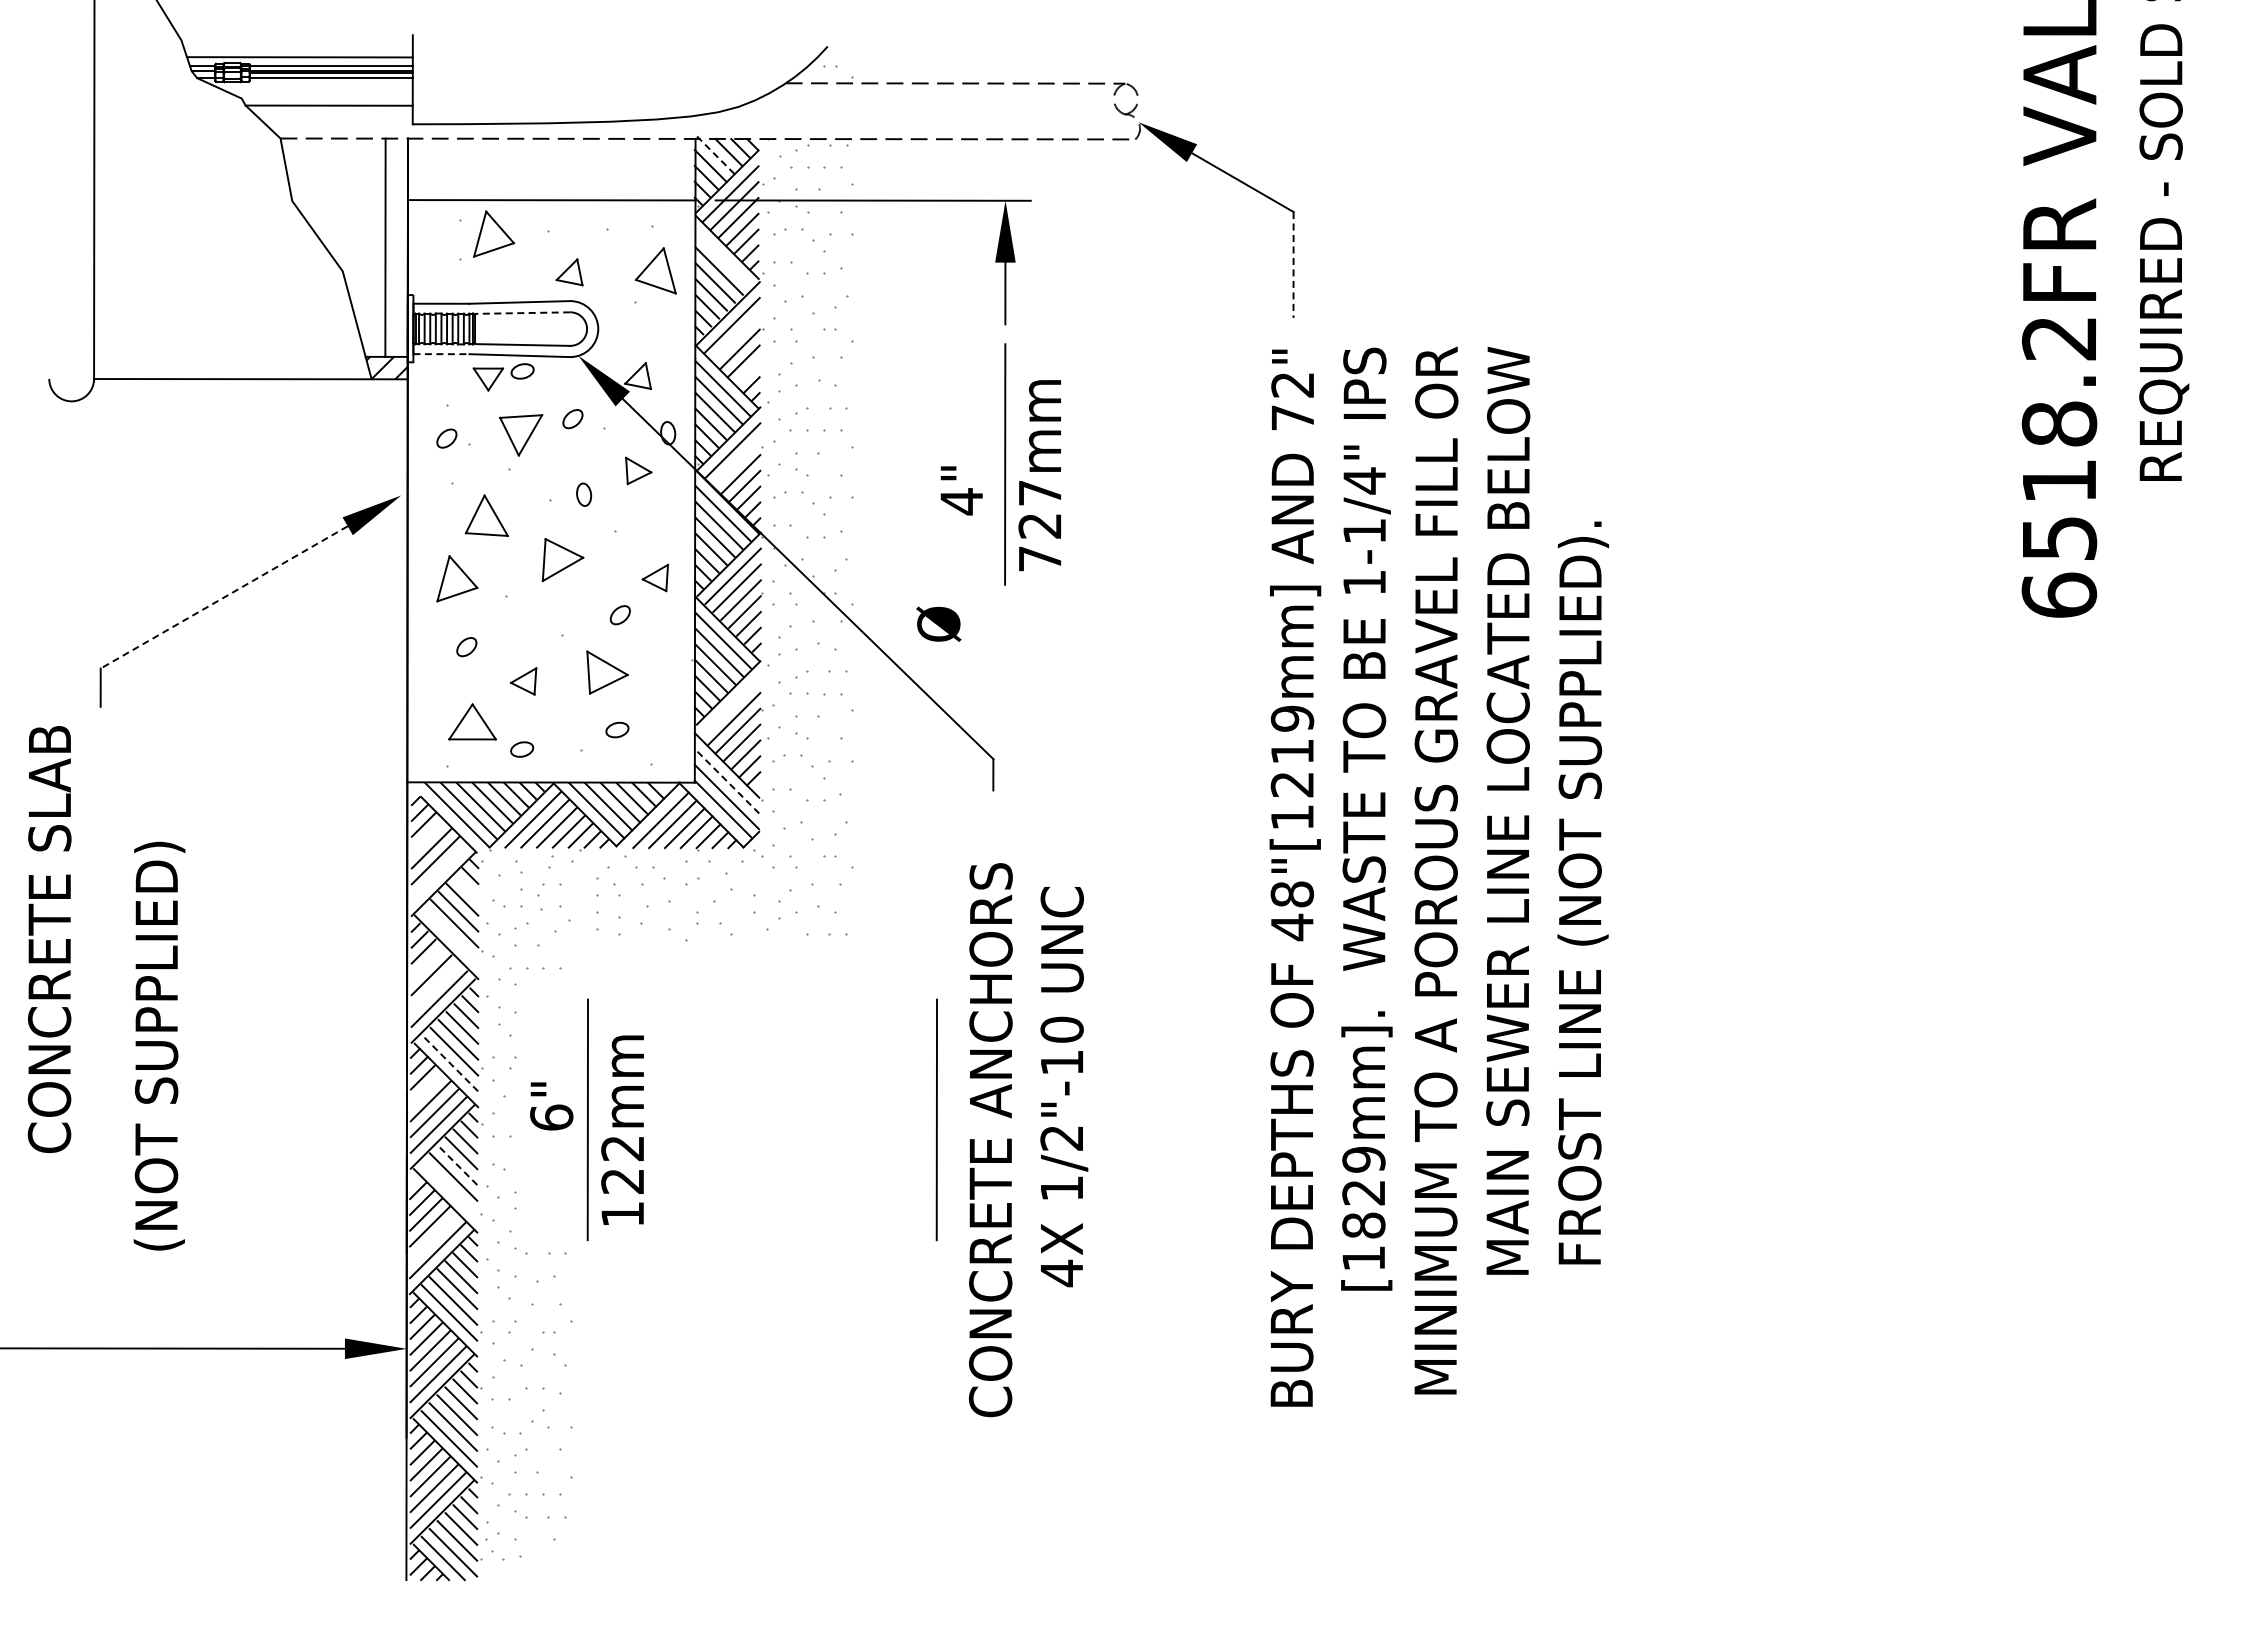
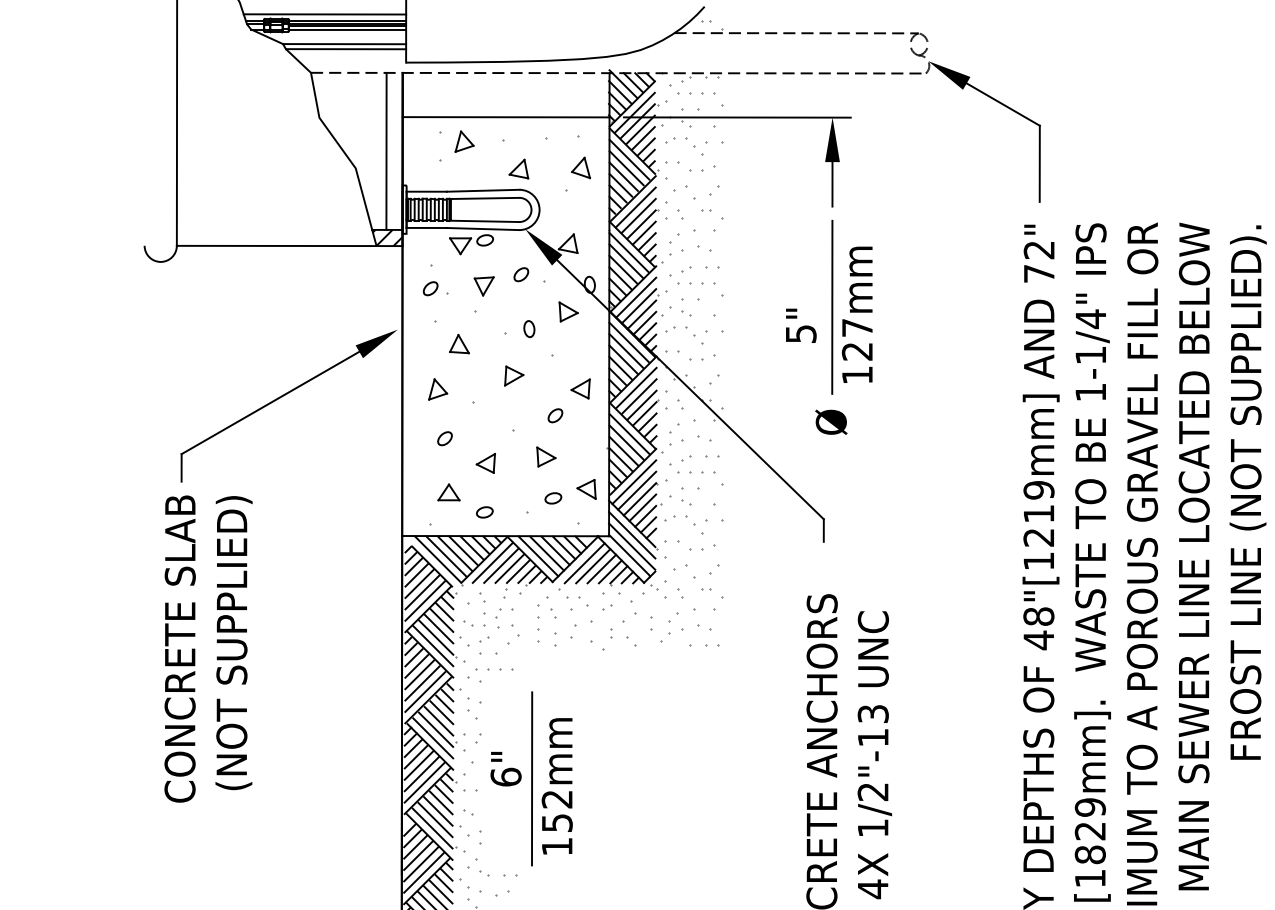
line: (326, 98) -> (344, 44), added
line: (714, 154) -> (623, 84), dashed -> solid
part: (493, 234) -> (464, 141), size x0.62
line: (722, 258) -> (628, 159), added
line: (1293, 265) -> (1039, 164), dashed -> solid
part: (655, 270) -> (580, 167), size x0.62
line: (522, 313) -> (485, 198), dashed -> solid
line: (735, 337) -> (638, 215), added
line: (441, 354) -> (426, 228), dashed -> solid
line: (747, 373) -> (646, 241), added
part: (521, 435) -> (484, 286), size x0.62
line: (736, 462) -> (639, 305), added
text: (961, 501) -> (800, 333), 4" -> 5"
part: (486, 515) -> (459, 344), size x0.62
text: (1040, 558) -> (857, 374), 727mm -> 127mm
part: (562, 559) -> (513, 375), size x0.62
part: (456, 578) -> (437, 389), size x0.62
line: (224, 597) -> (270, 403), dashed -> solid
text: (938, 623) -> (831, 421), moved
part: (607, 672) -> (546, 456), size x0.62
line: (729, 707) -> (633, 482), added
part: (663, 717) -> (586, 489), added
part: (471, 721) -> (448, 492), size x0.62
line: (727, 781) -> (632, 535), dashed -> solid
line: (427, 836) -> (416, 574), added
line: (439, 872) -> (425, 600), added
line: (466, 887) -> (444, 611), added
text: (1583, 892) -> (1248, 492), moved
line: (450, 935) -> (433, 646), added
text: (49, 939) -> (180, 649), moved
line: (427, 963) -> (416, 666), added
line: (435, 987) -> (422, 683), added
text: (1061, 1029) -> (872, 713), 1/2"-10 -> 1/2"-13
text: (159, 1045) -> (234, 642), moved
line: (450, 1063) -> (433, 738), dashed -> solid
line: (426, 1089) -> (416, 756), added
line: (936, 1119) -> (782, 778), removed
line: (457, 1164) -> (438, 810), dashed -> solid
text: (622, 1181) -> (557, 823), 122mm -> 152mm
line: (449, 1188) -> (432, 828), added
line: (433, 1238) -> (421, 864), added

